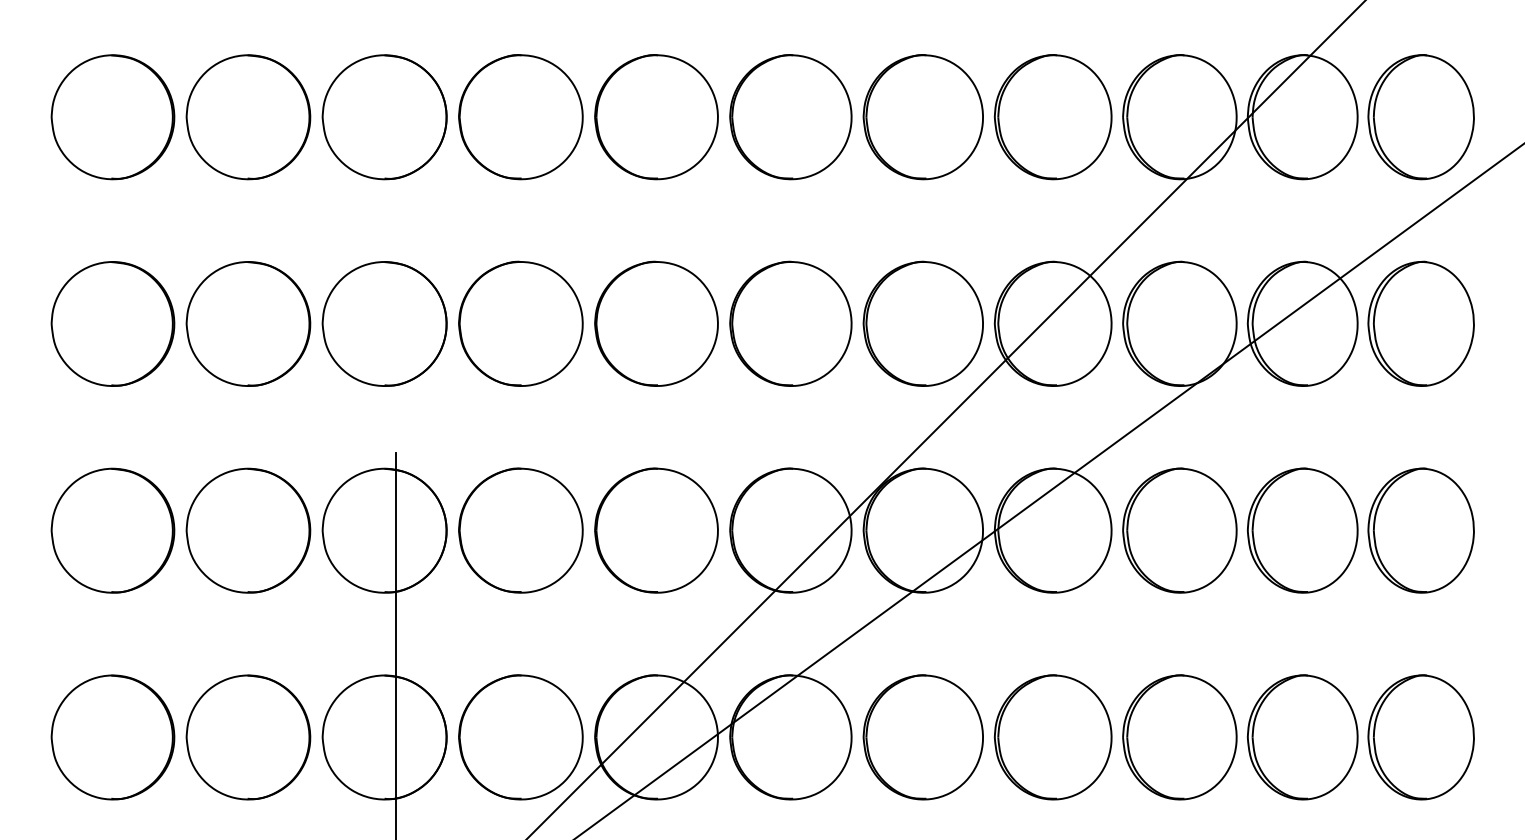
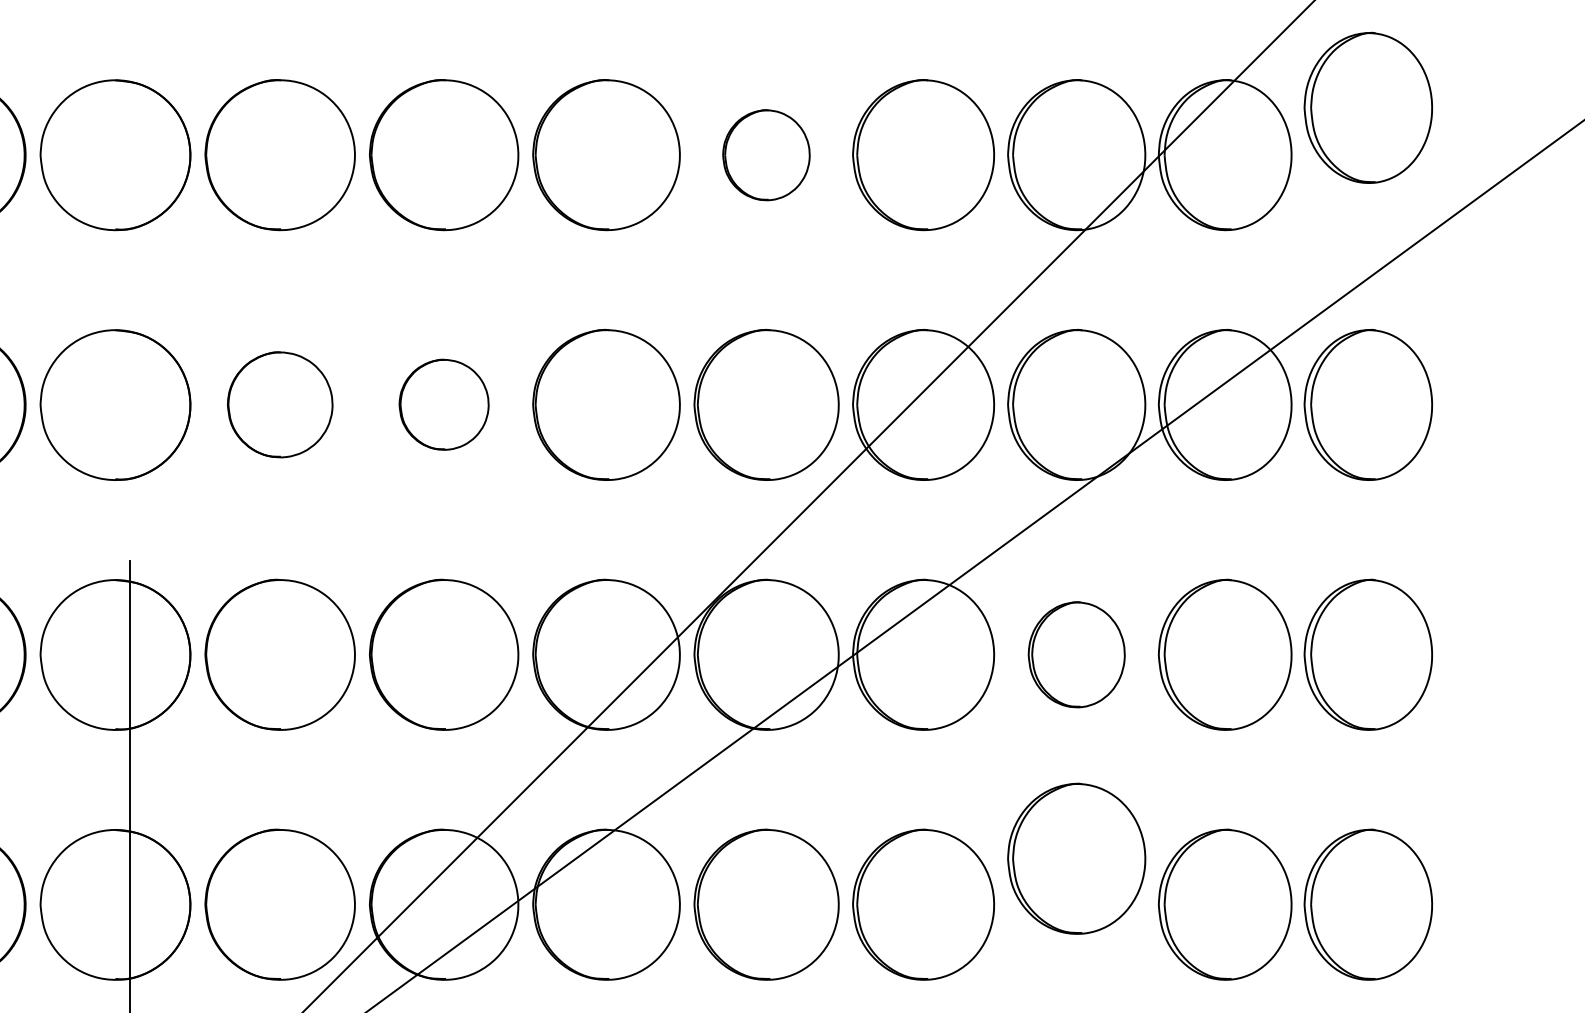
part: (922, 117) -> (765, 155), size x0.6
part: (1420, 117) -> (1367, 108), moved
part: (520, 323) -> (279, 404), size x0.7
part: (656, 323) -> (444, 404), size x0.6
part: (1179, 530) -> (1076, 654), size x0.7
part: (1179, 737) -> (1076, 858), moved

